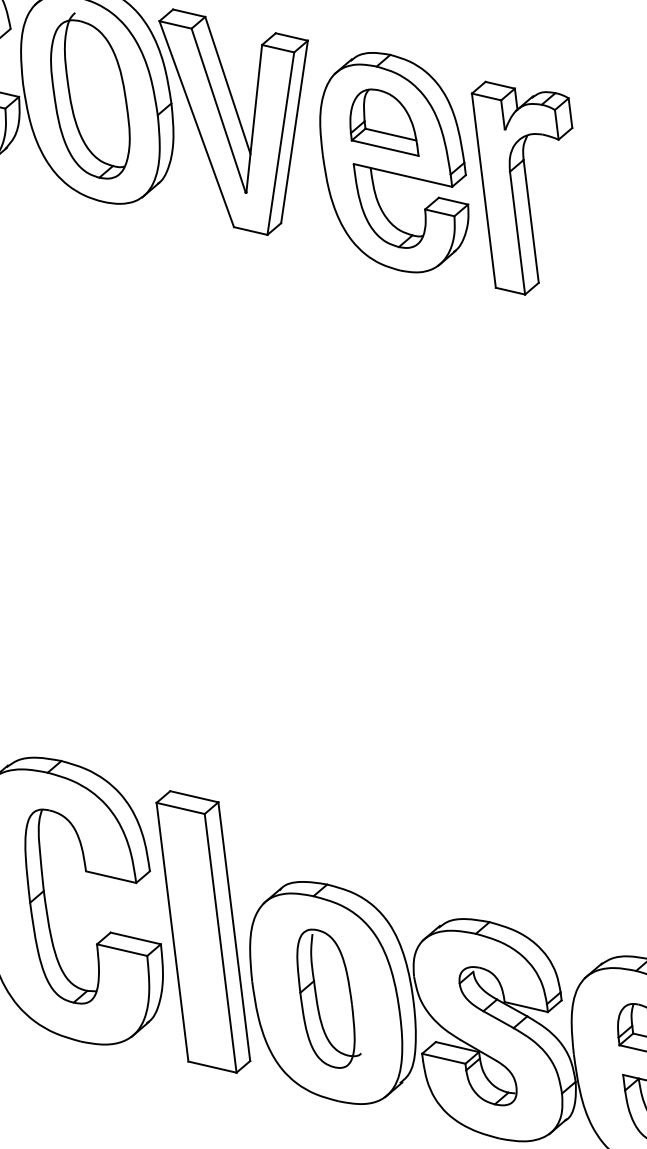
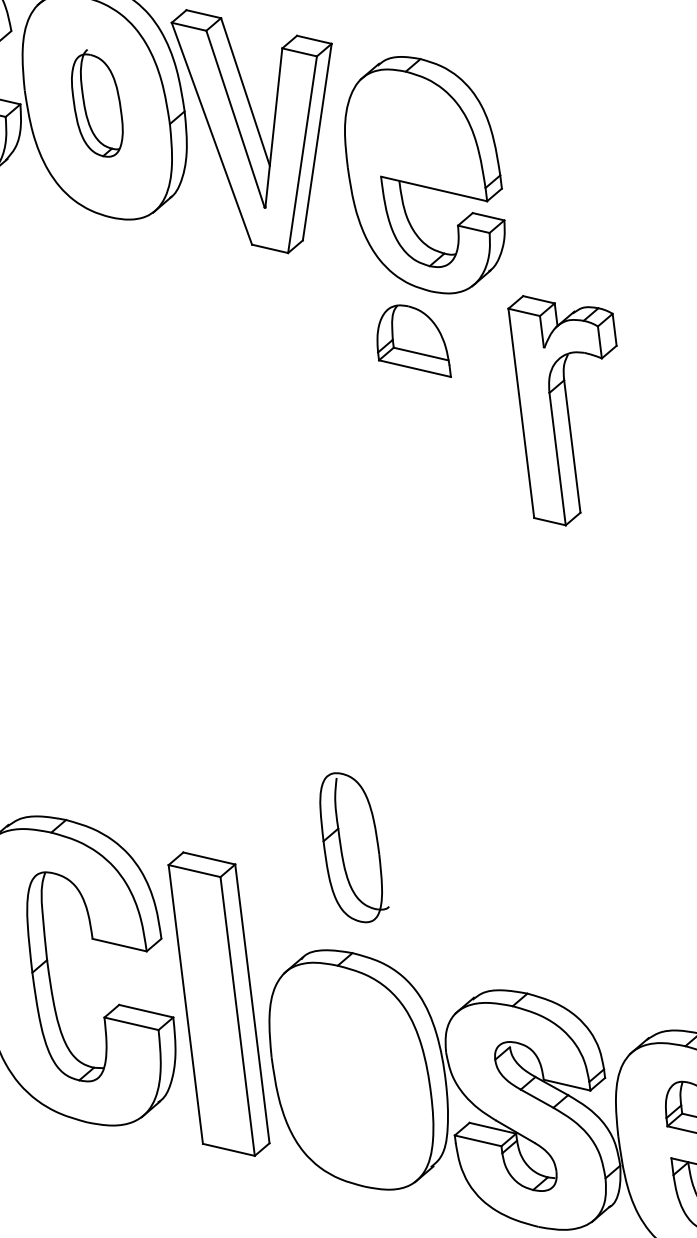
part: (90, 95) -> (97, 102), size x0.6
part: (384, 122) -> (414, 340), moved
part: (521, 187) -> (561, 409), moved
part: (328, 998) -> (353, 847), moved

